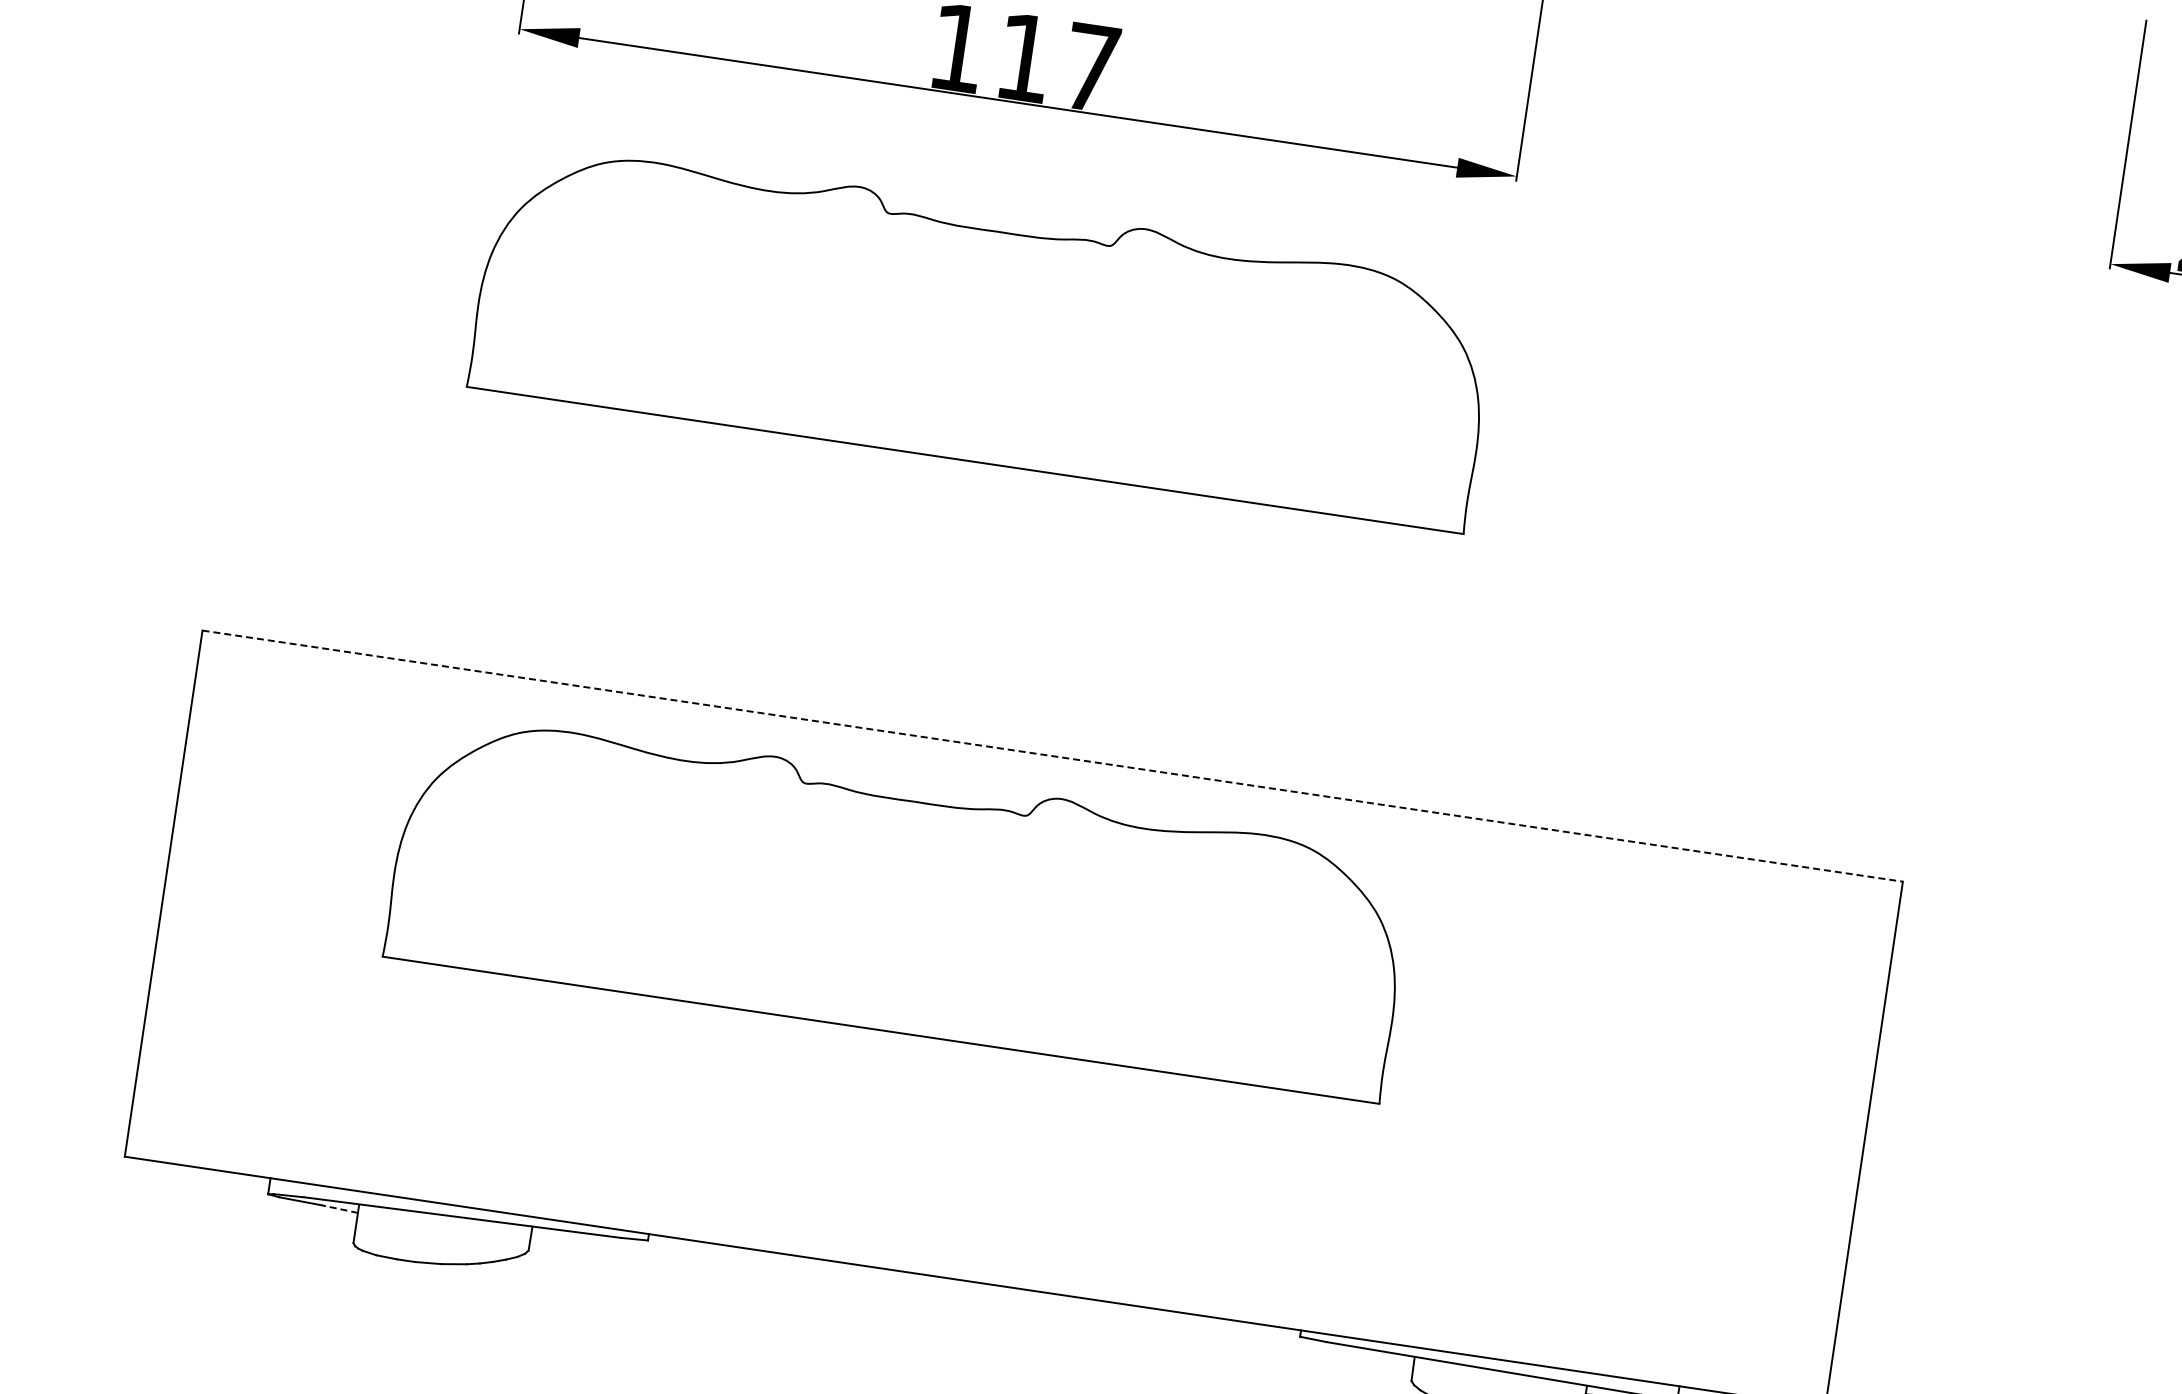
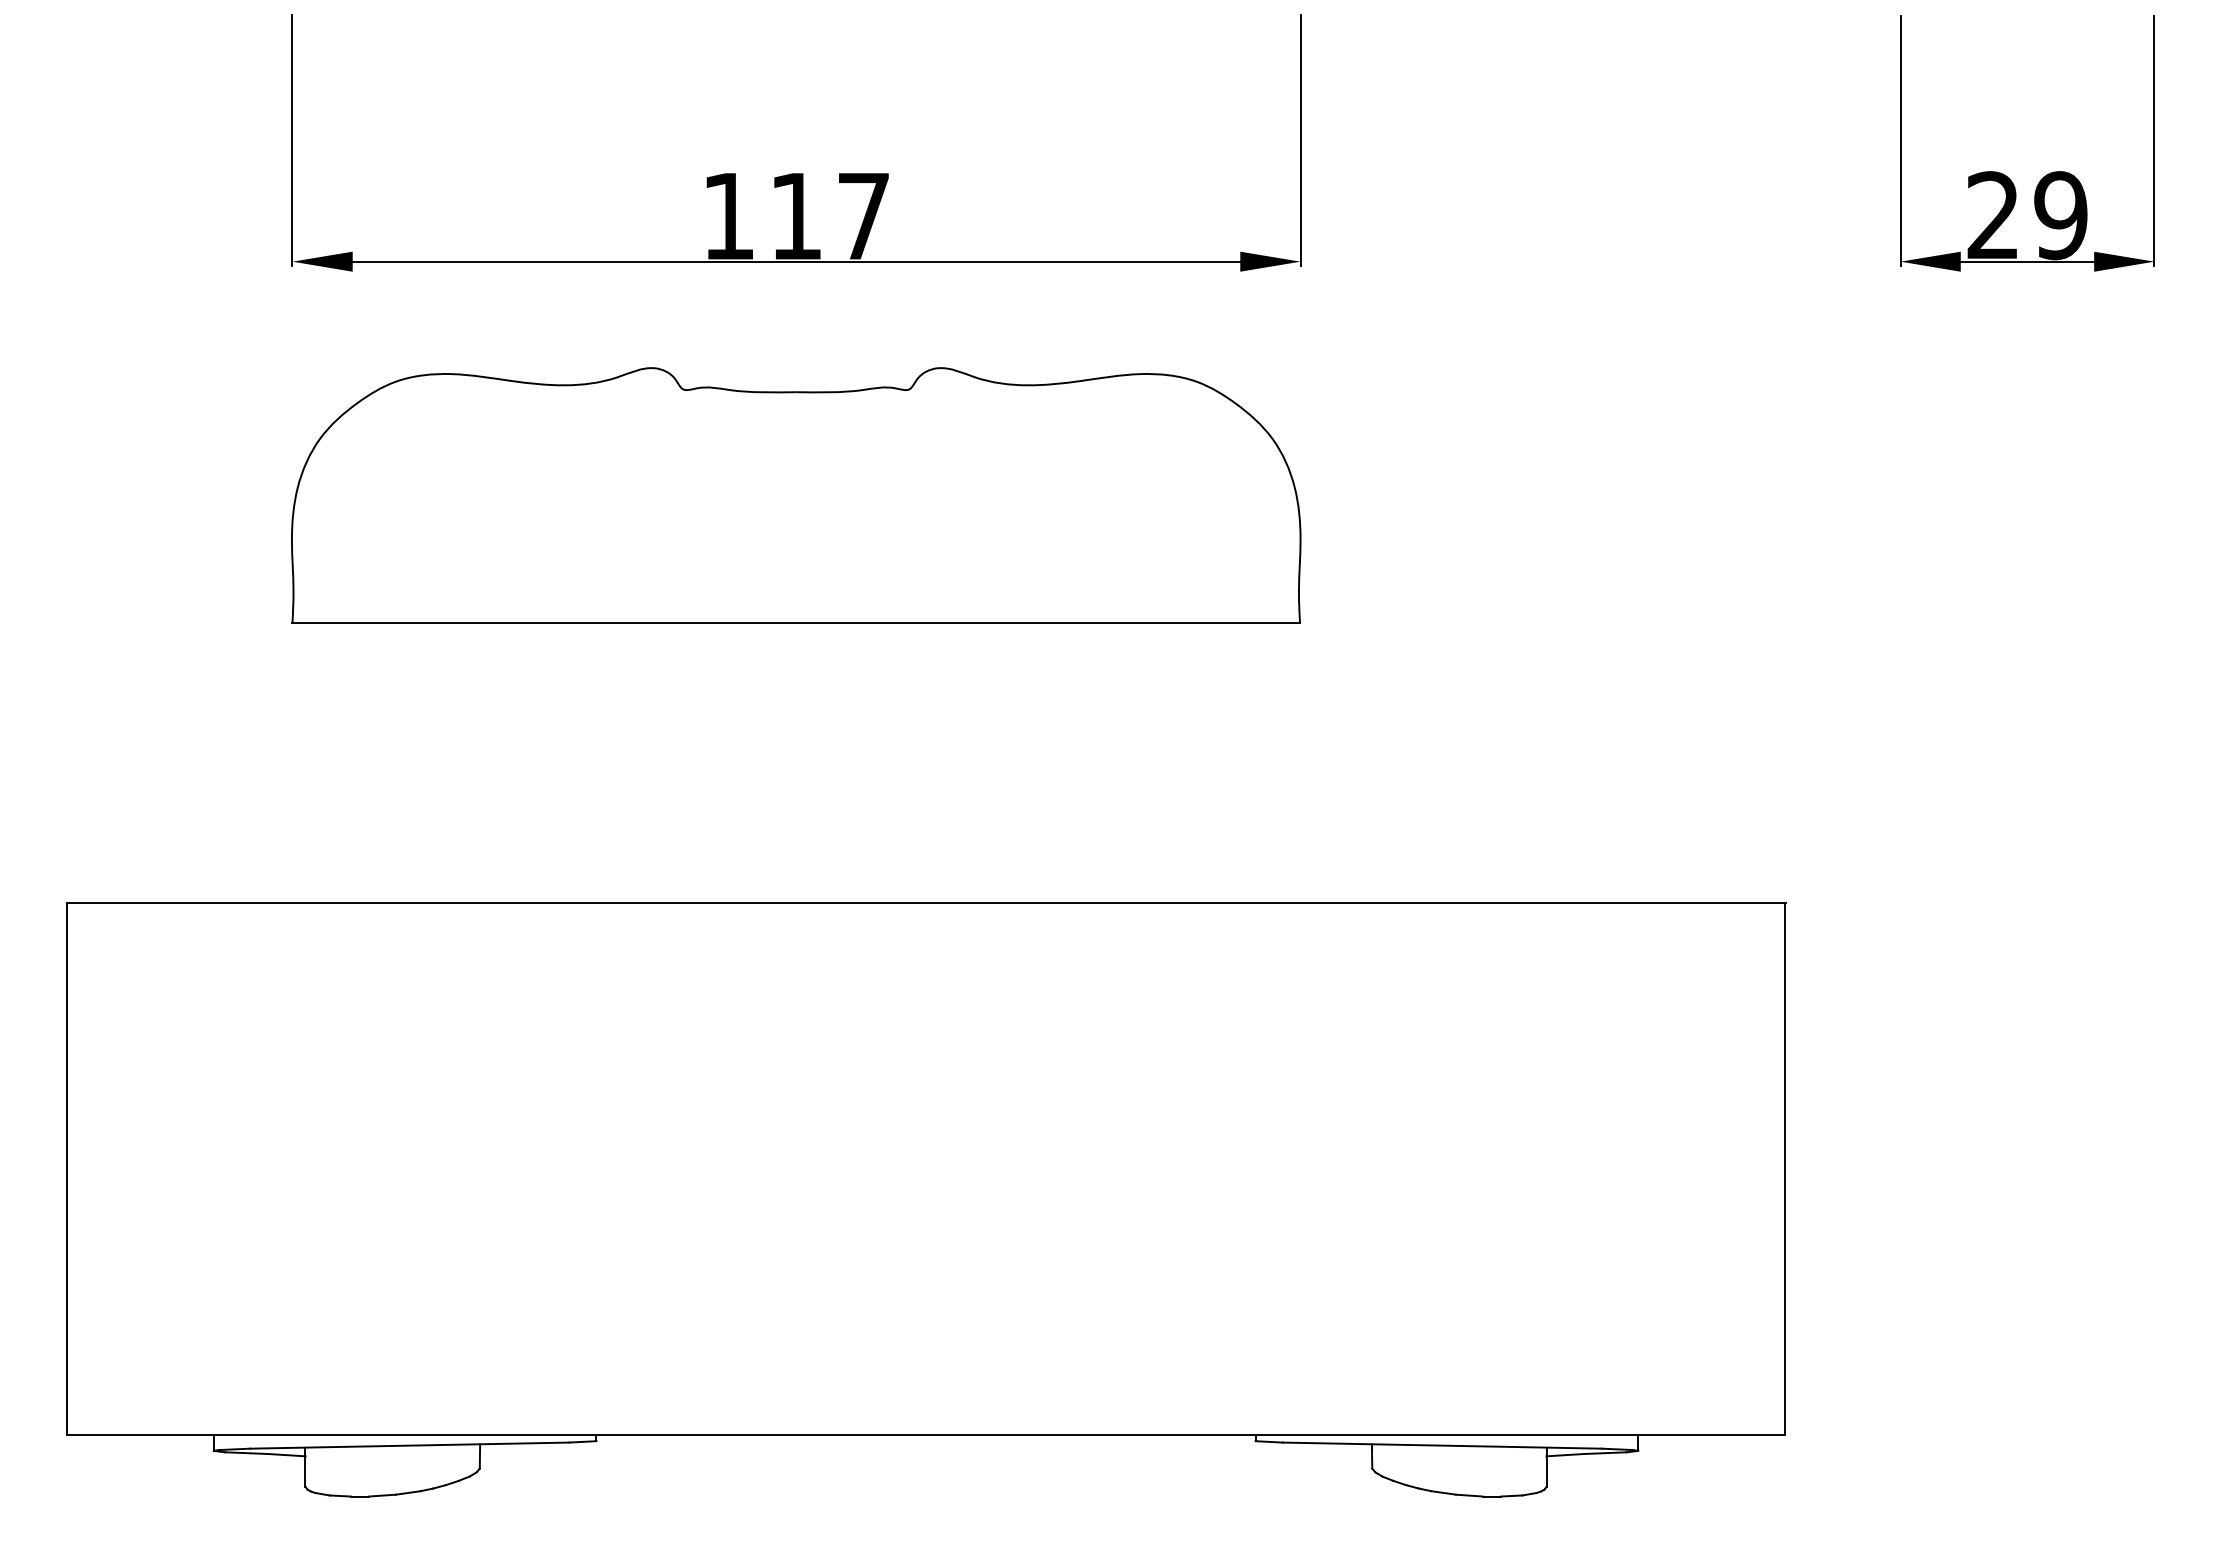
line: (1053, 755) -> (926, 902), dashed -> solid
part: (899, 903) -> (796, 1071), removed
line: (339, 1209) -> (286, 1455), dashed -> solid

